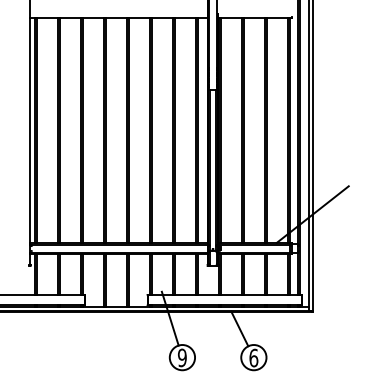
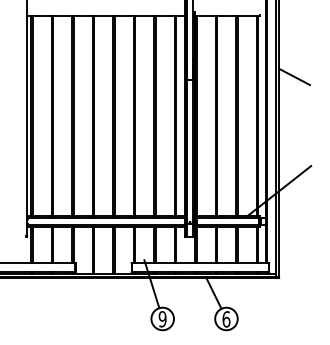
line: (330, 85) -> (294, 76), added

